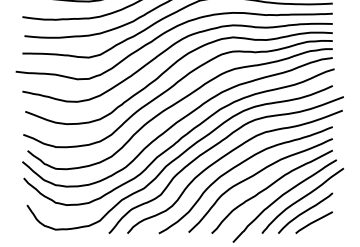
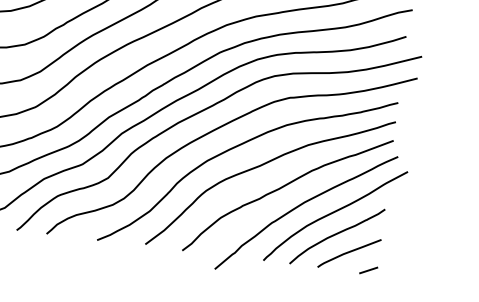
line: (326, 231) -> (367, 270), added

